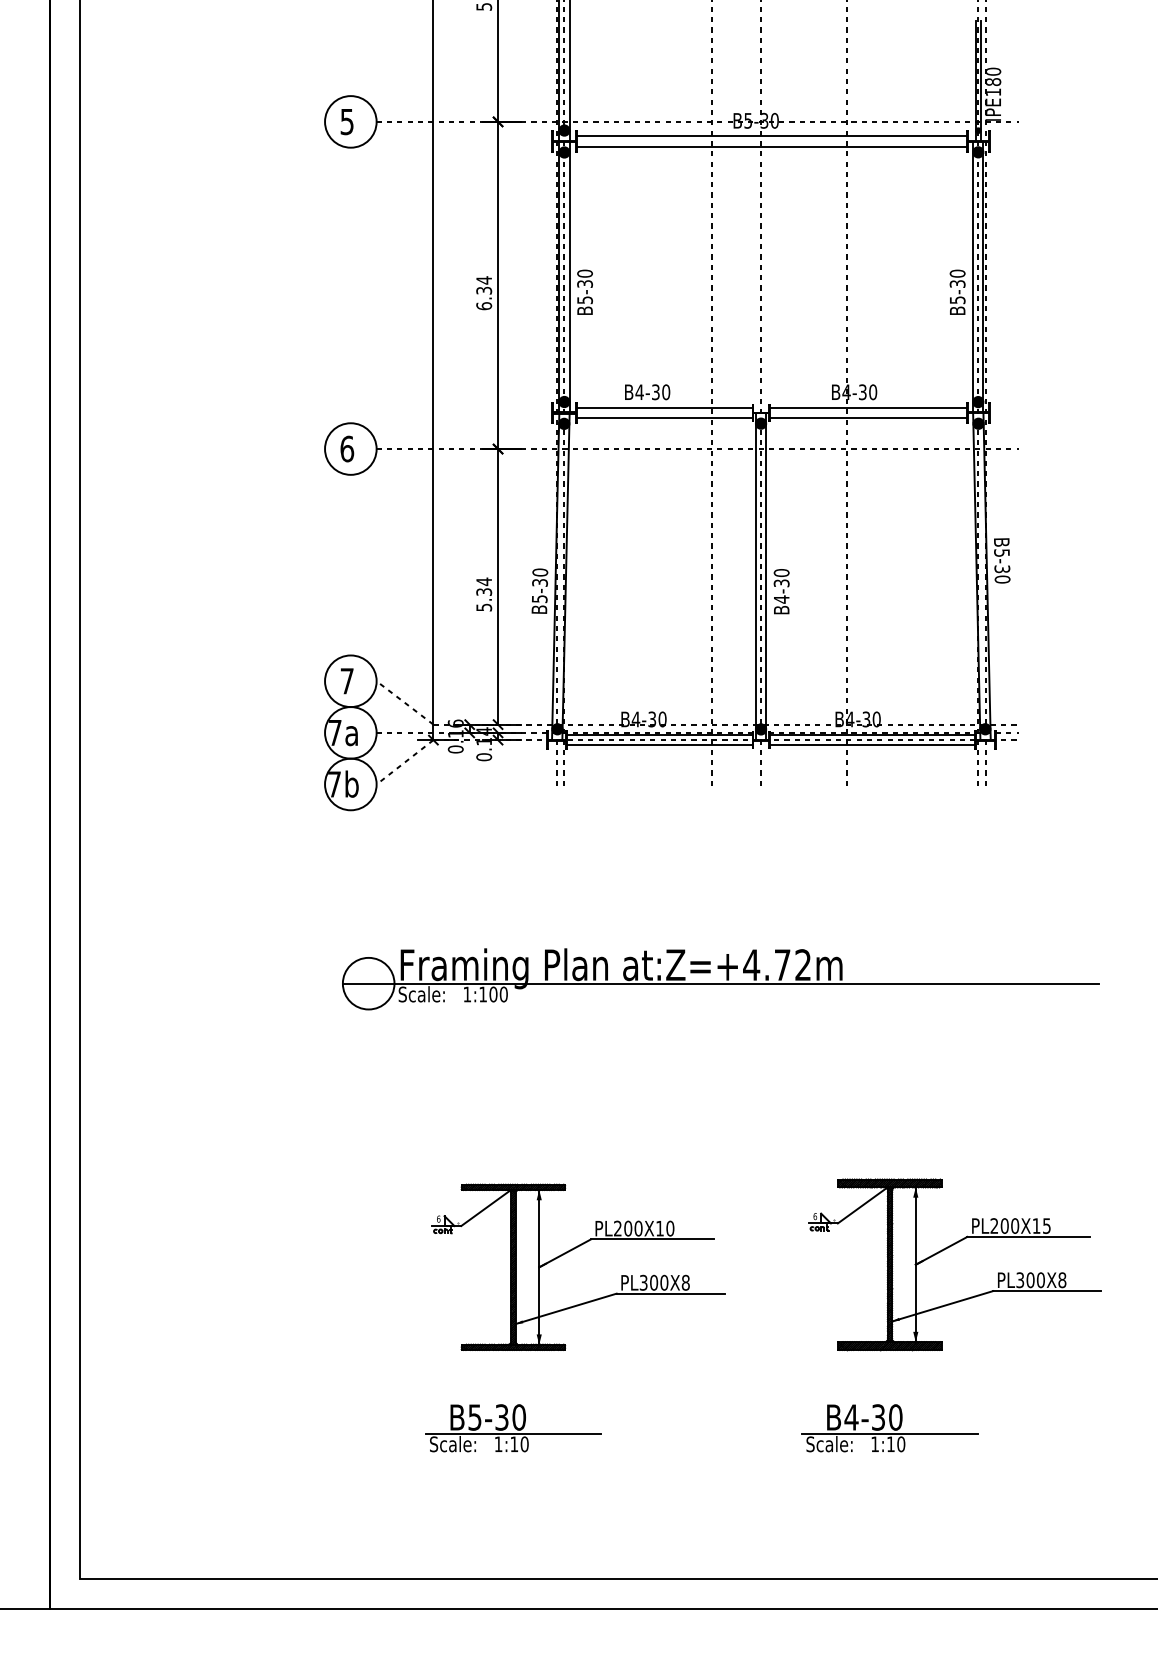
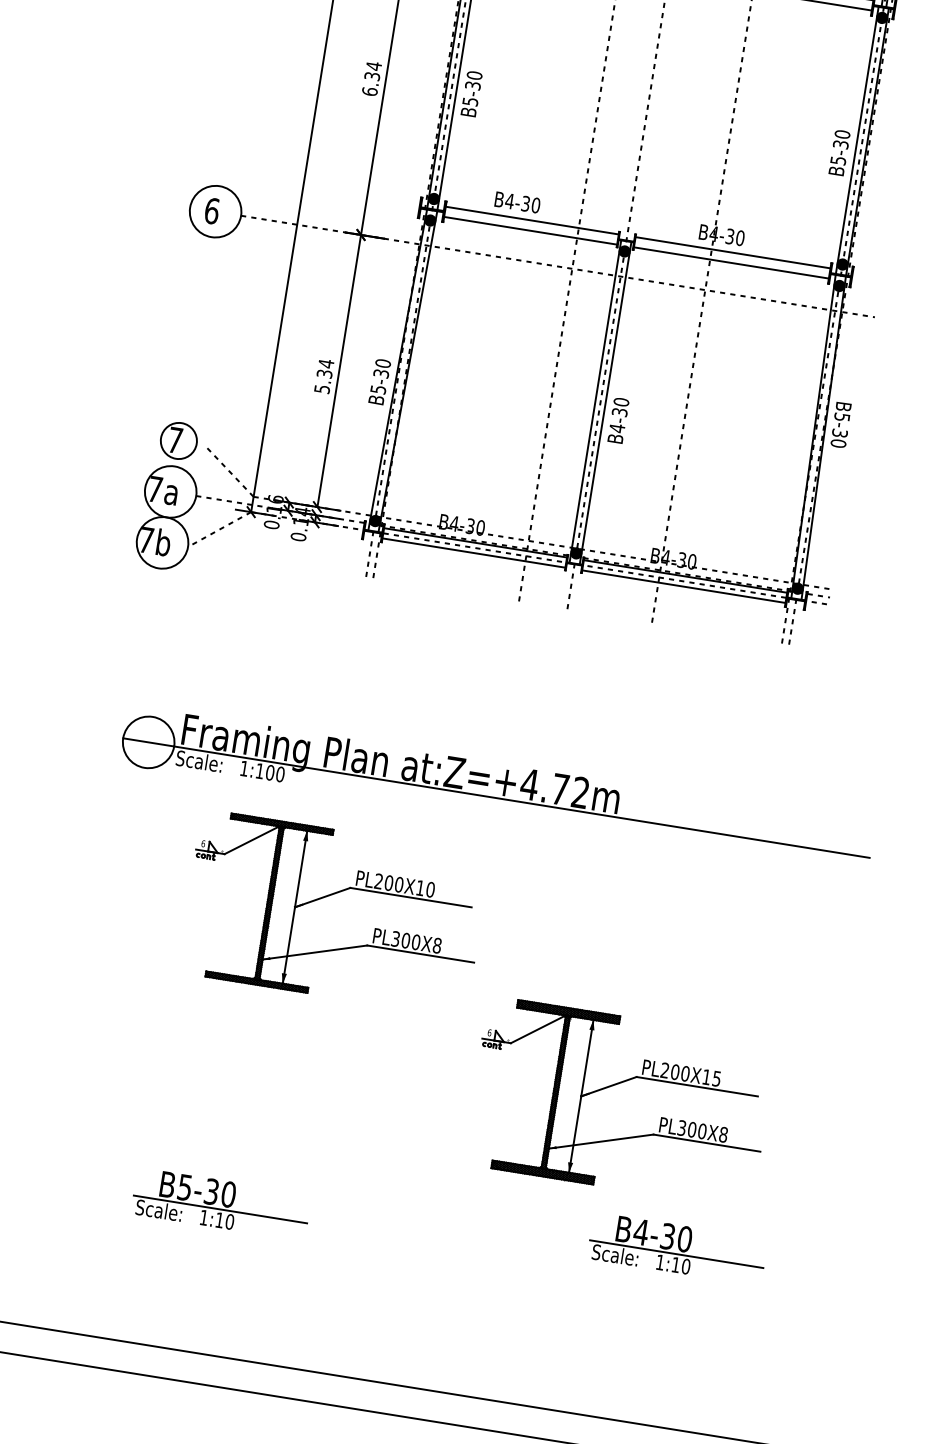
circle: (350, 681) -> (178, 441), size x0.7
part: (946, 1249) -> (614, 1086), moved
part: (569, 1252) -> (327, 897), moved
part: (889, 1428) -> (677, 1249), moved

